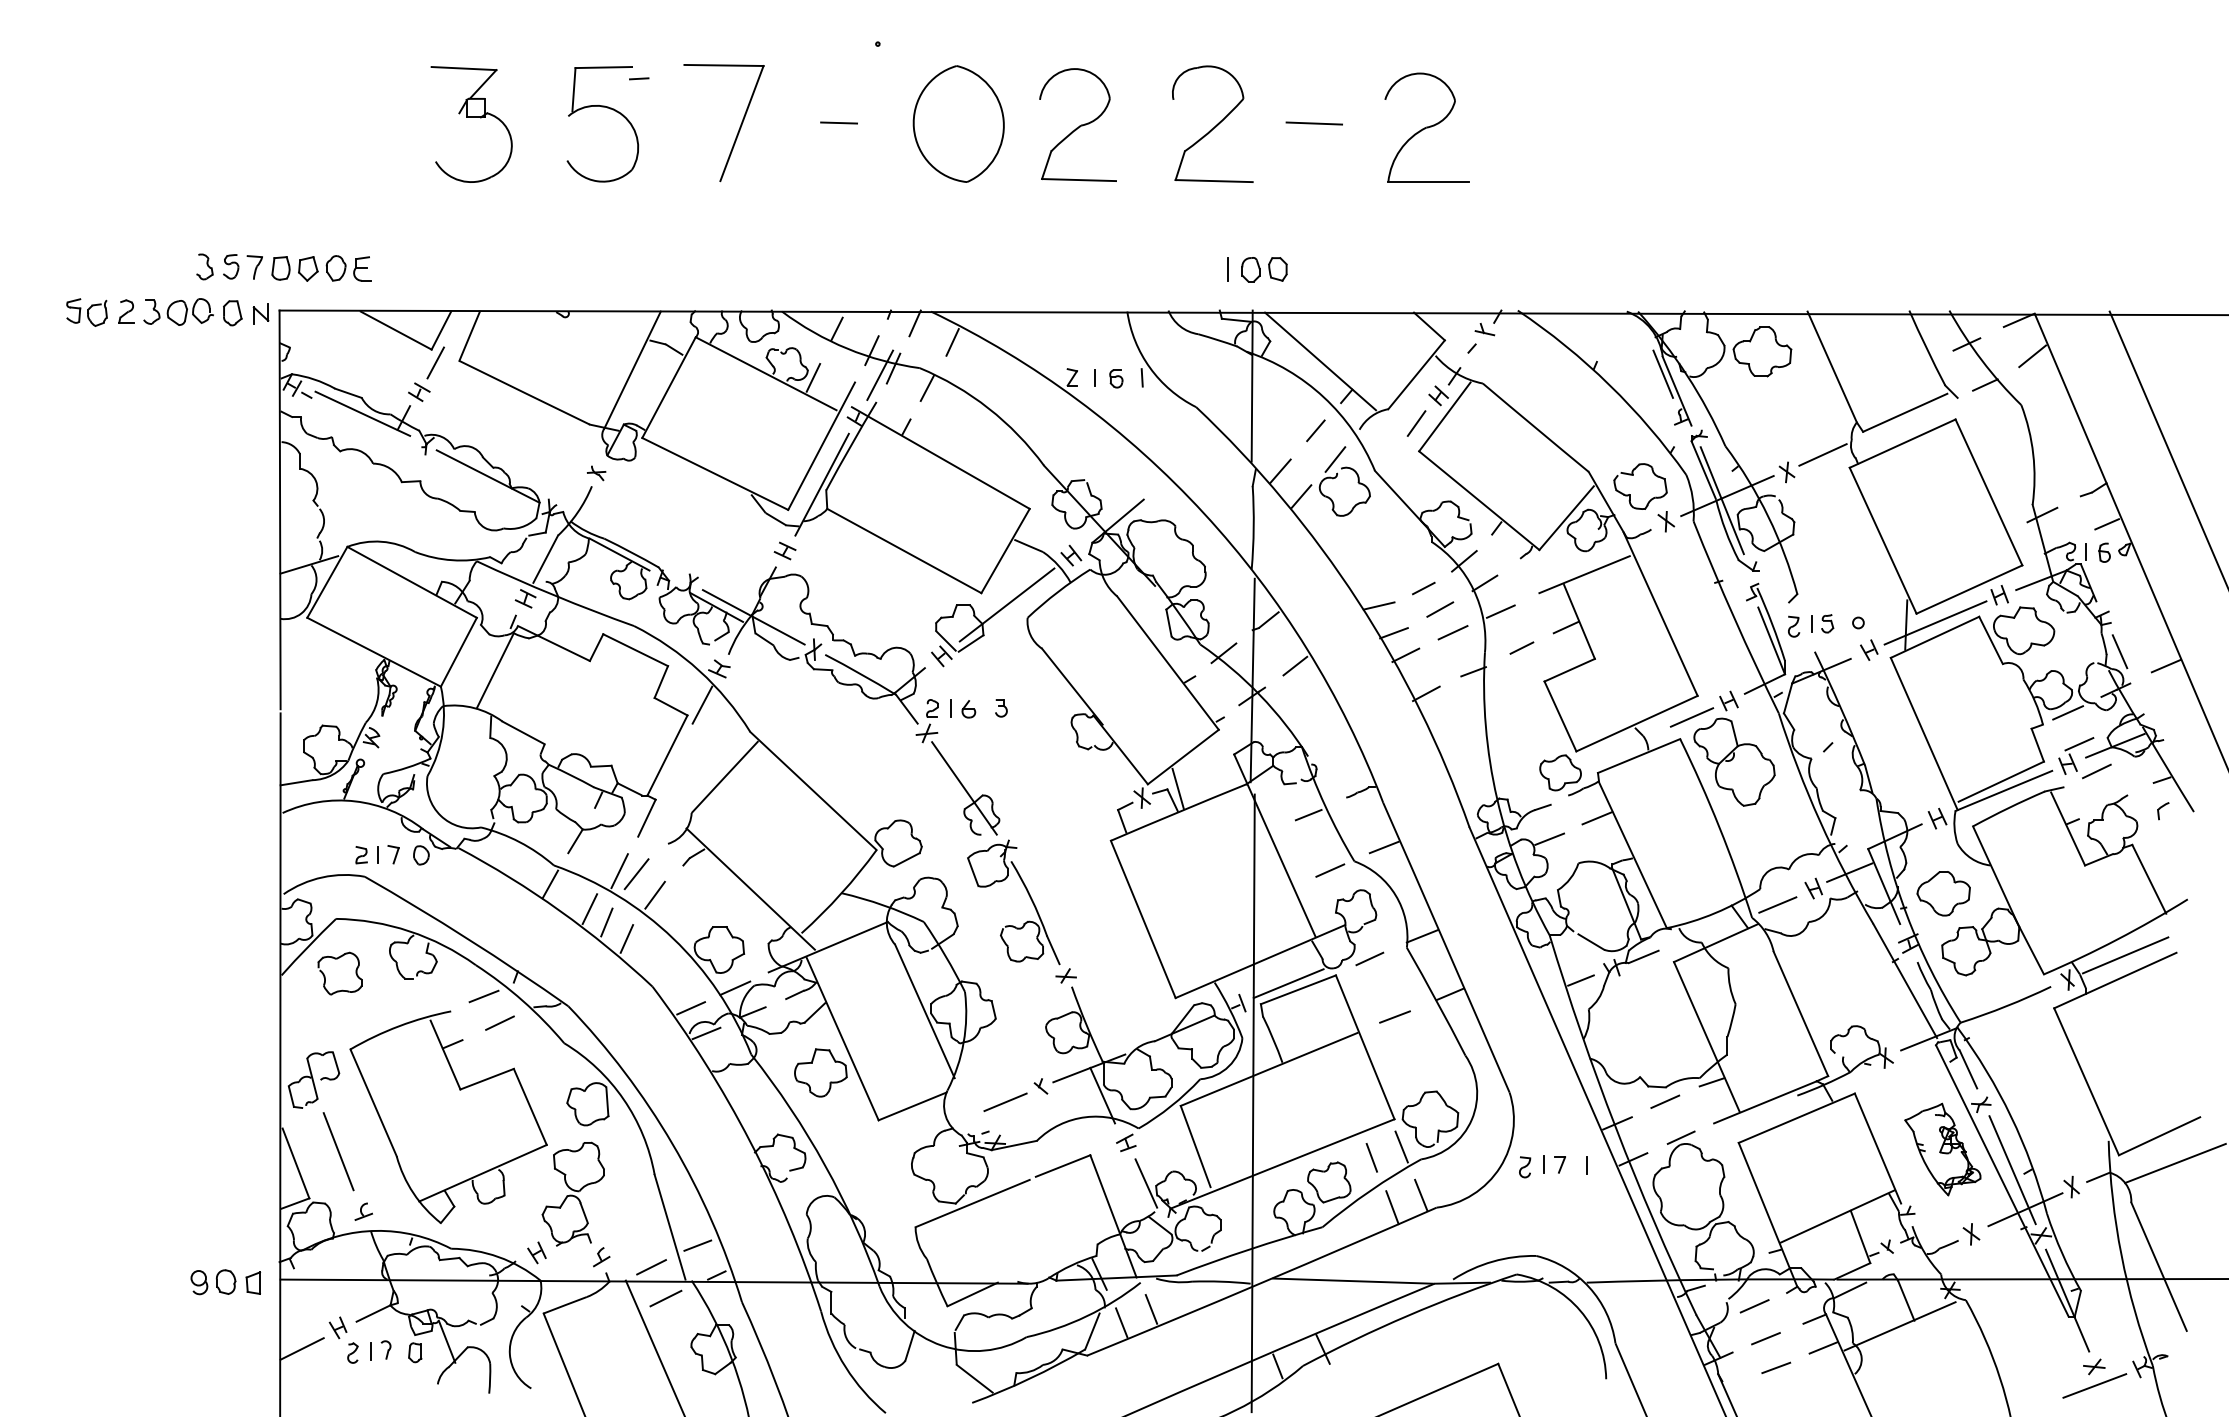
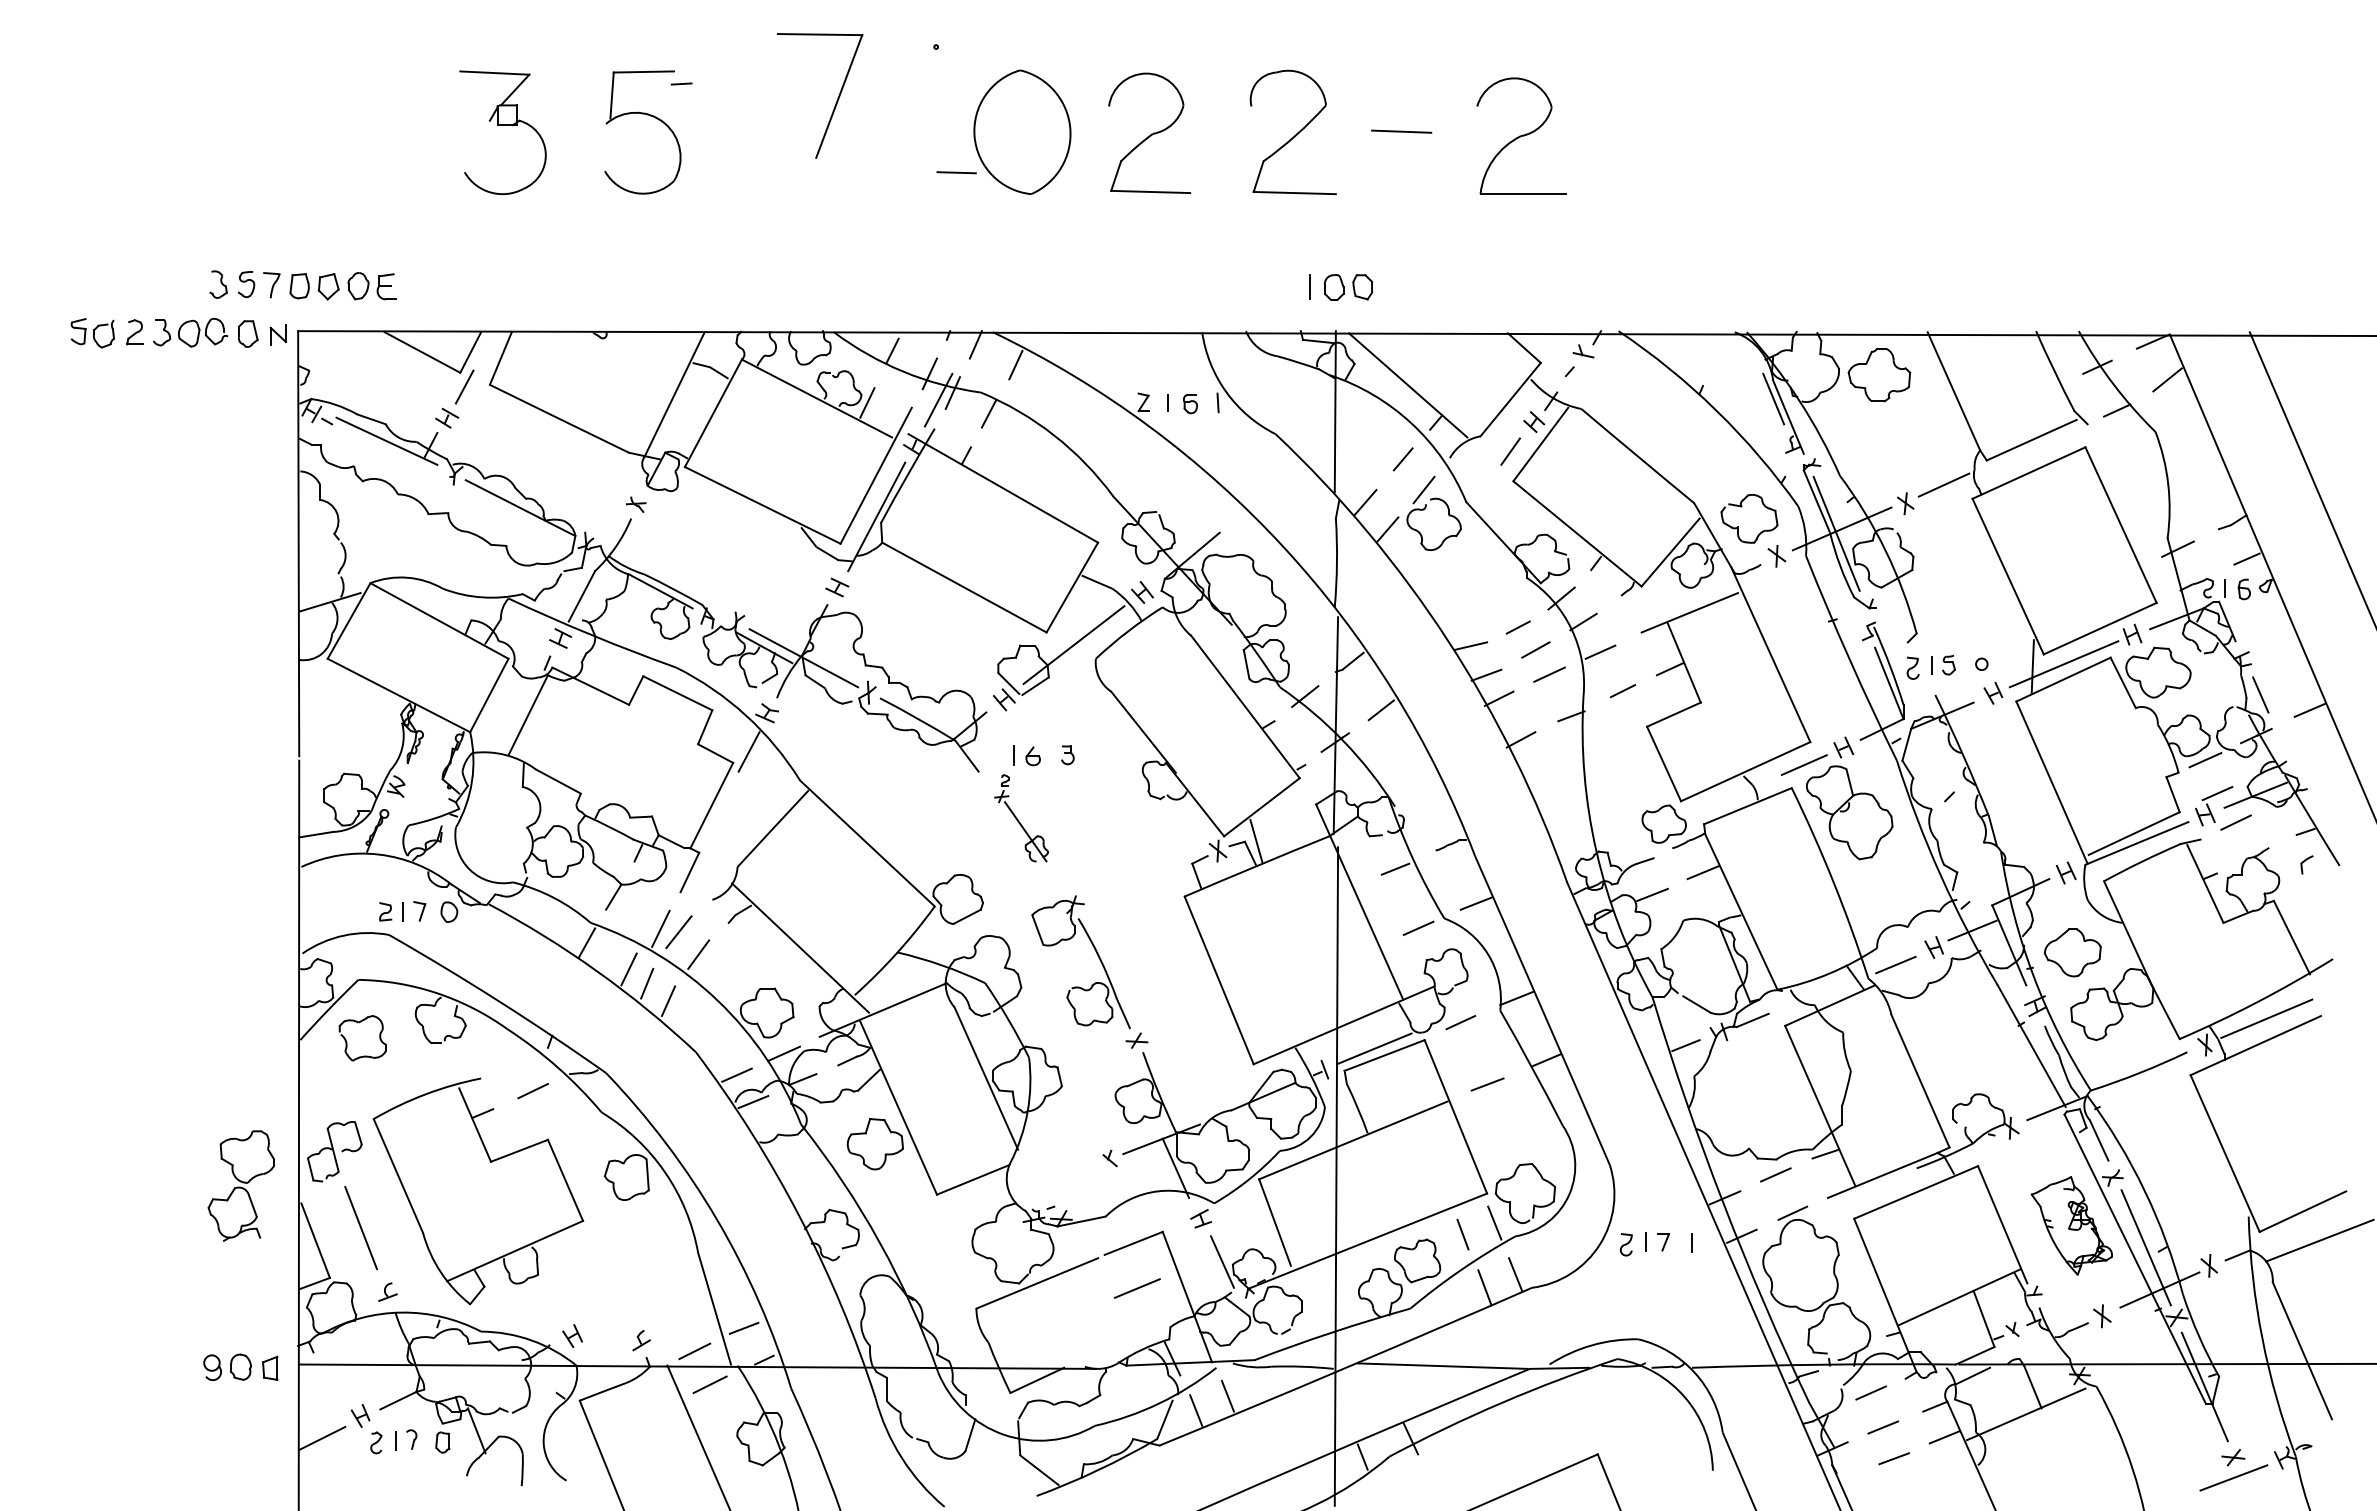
line: (838, 122) -> (956, 172), moved
part: (738, 129) -> (835, 102), moved
part: (957, 767) -> (1021, 818), size x0.6
line: (483, 996) -> (515, 1062), removed
line: (1005, 1102) -> (1137, 1288), moved
part: (572, 1193) -> (240, 1185), moved

